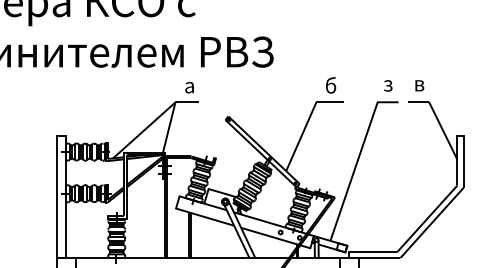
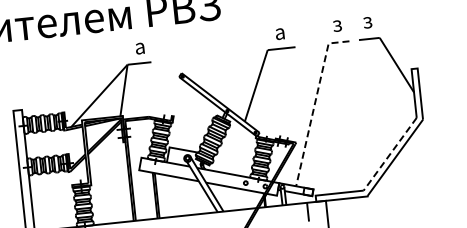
text: (331, 84) -> (280, 30), б -> а
text: (419, 85) -> (368, 22), в -> з
line: (357, 161) -> (314, 104), solid -> dashed
line: (426, 219) -> (389, 154), solid -> dashed

